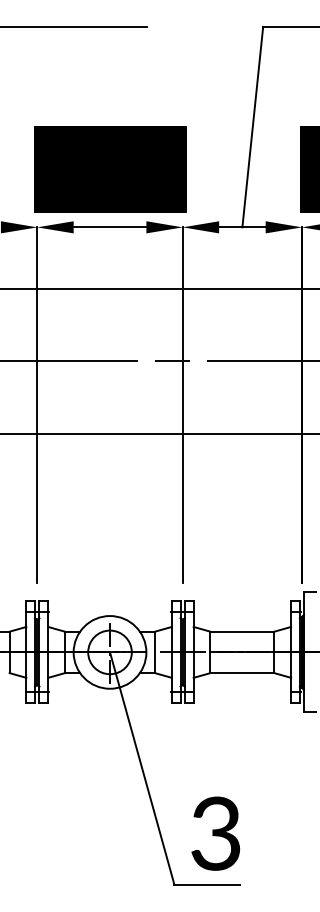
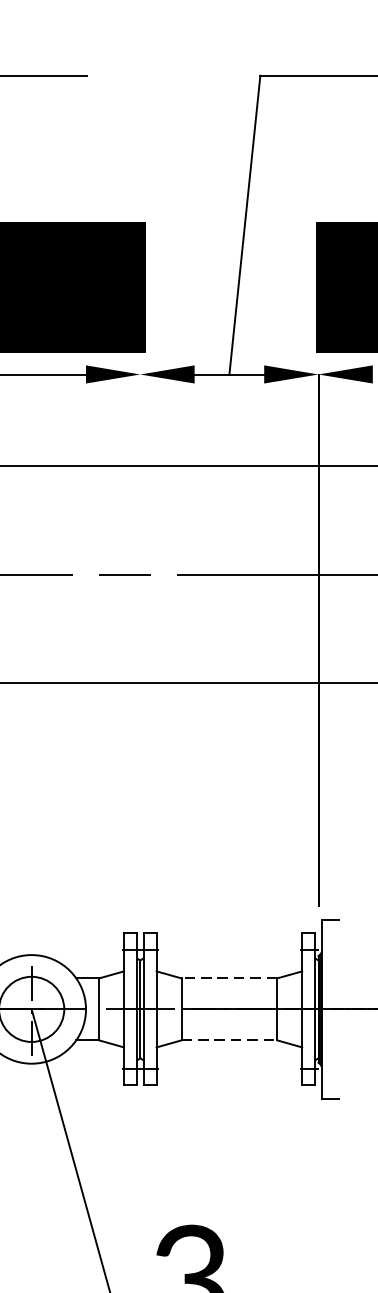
line: (182, 405) -> (139, 640), removed
line: (241, 631) -> (228, 978), solid -> dashed
line: (242, 673) -> (229, 1040), solid -> dashed

